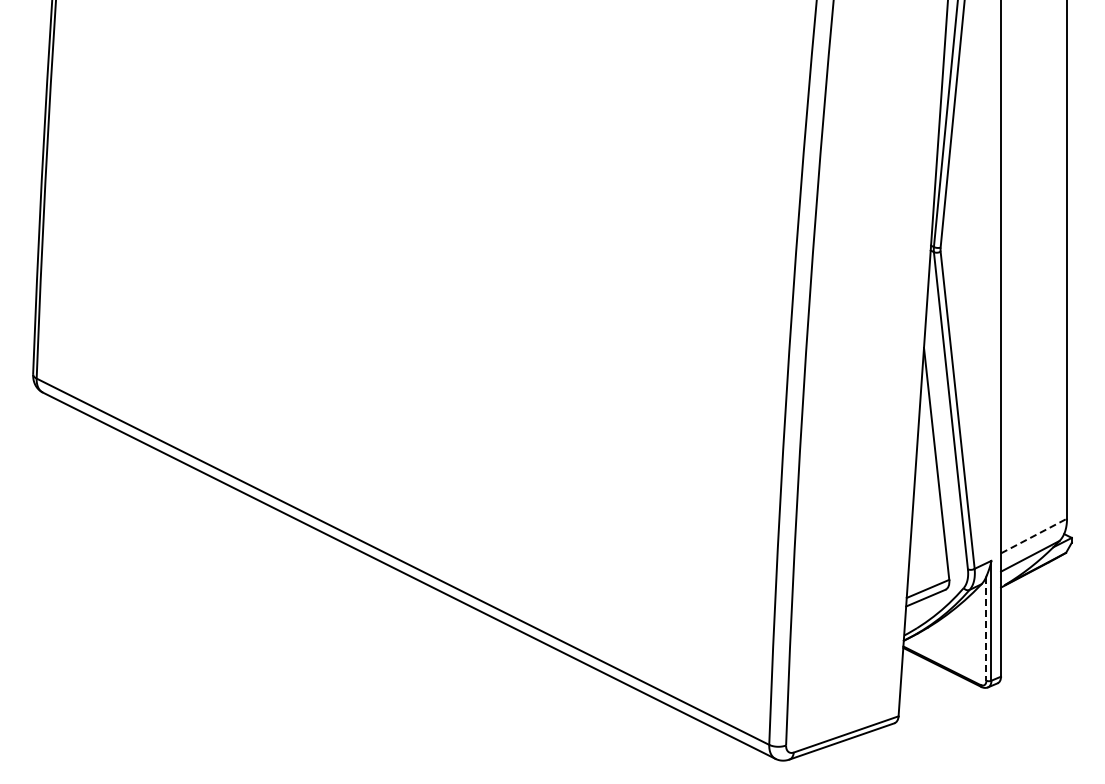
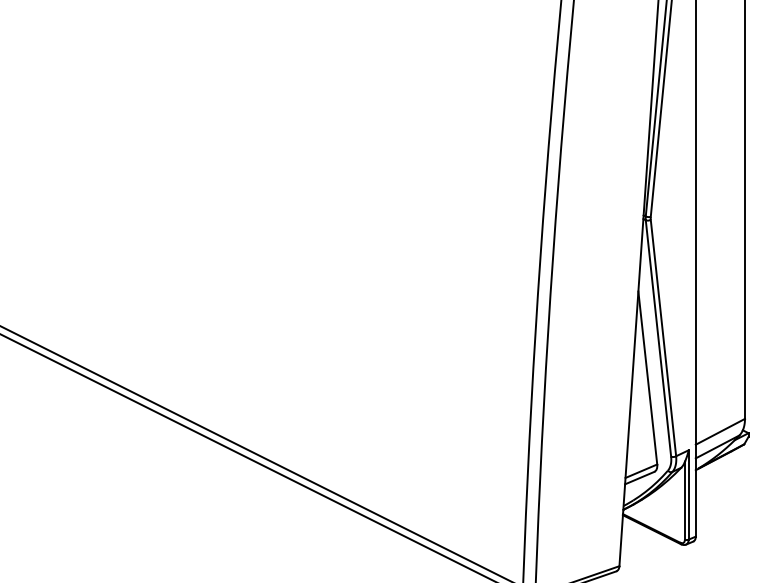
line: (1034, 535) -> (720, 431), dashed -> solid
line: (986, 629) -> (684, 501), dashed -> solid

